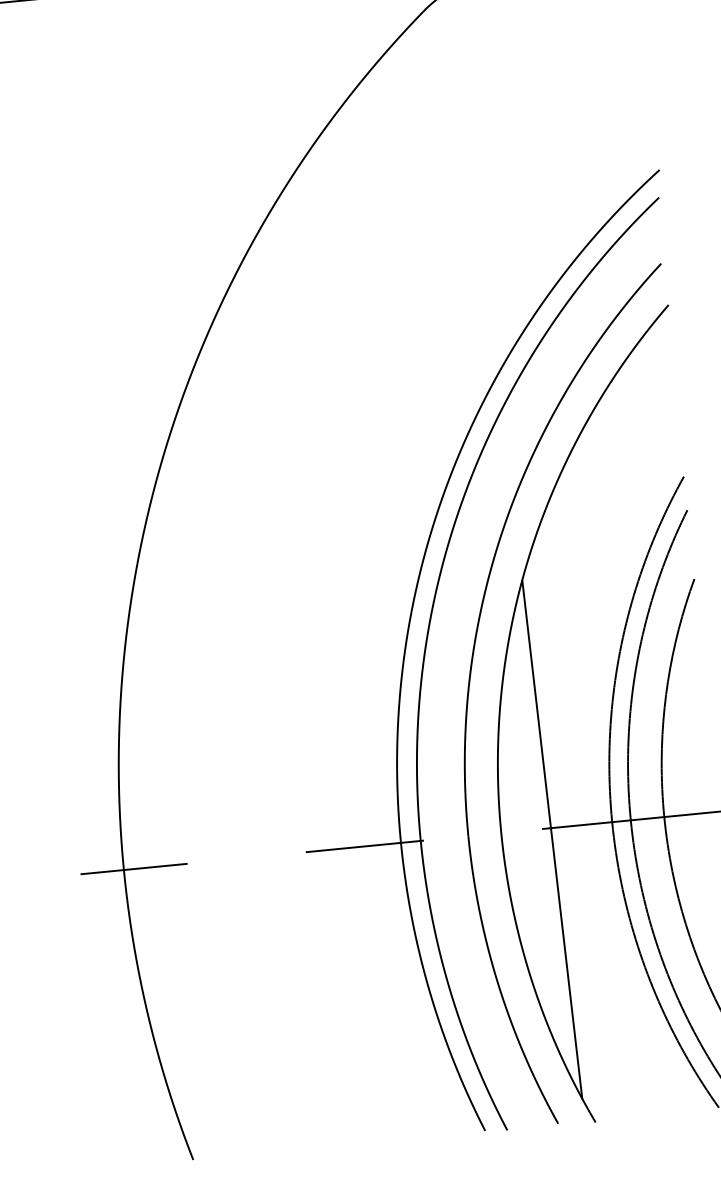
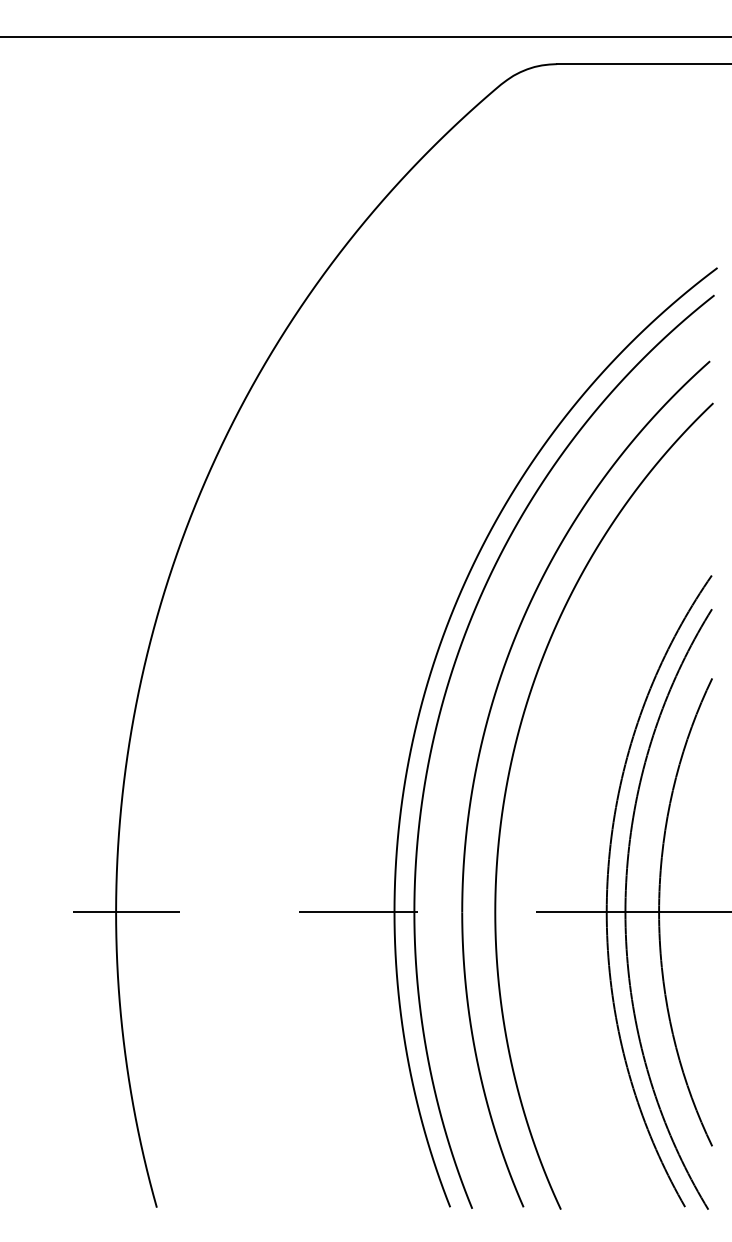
line: (551, 839) -> (544, 923), removed

